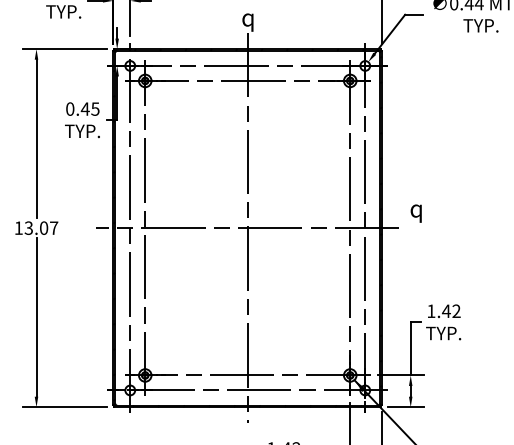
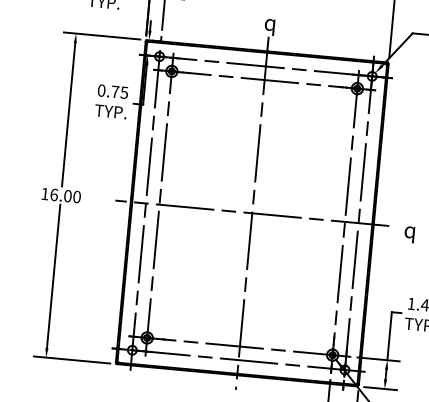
text: (84, 108) -> (114, 91), 0.45 -> 0.75
text: (415, 213) -> (408, 234), moved
text: (41, 227) -> (65, 195), 13.07 -> 16.00

